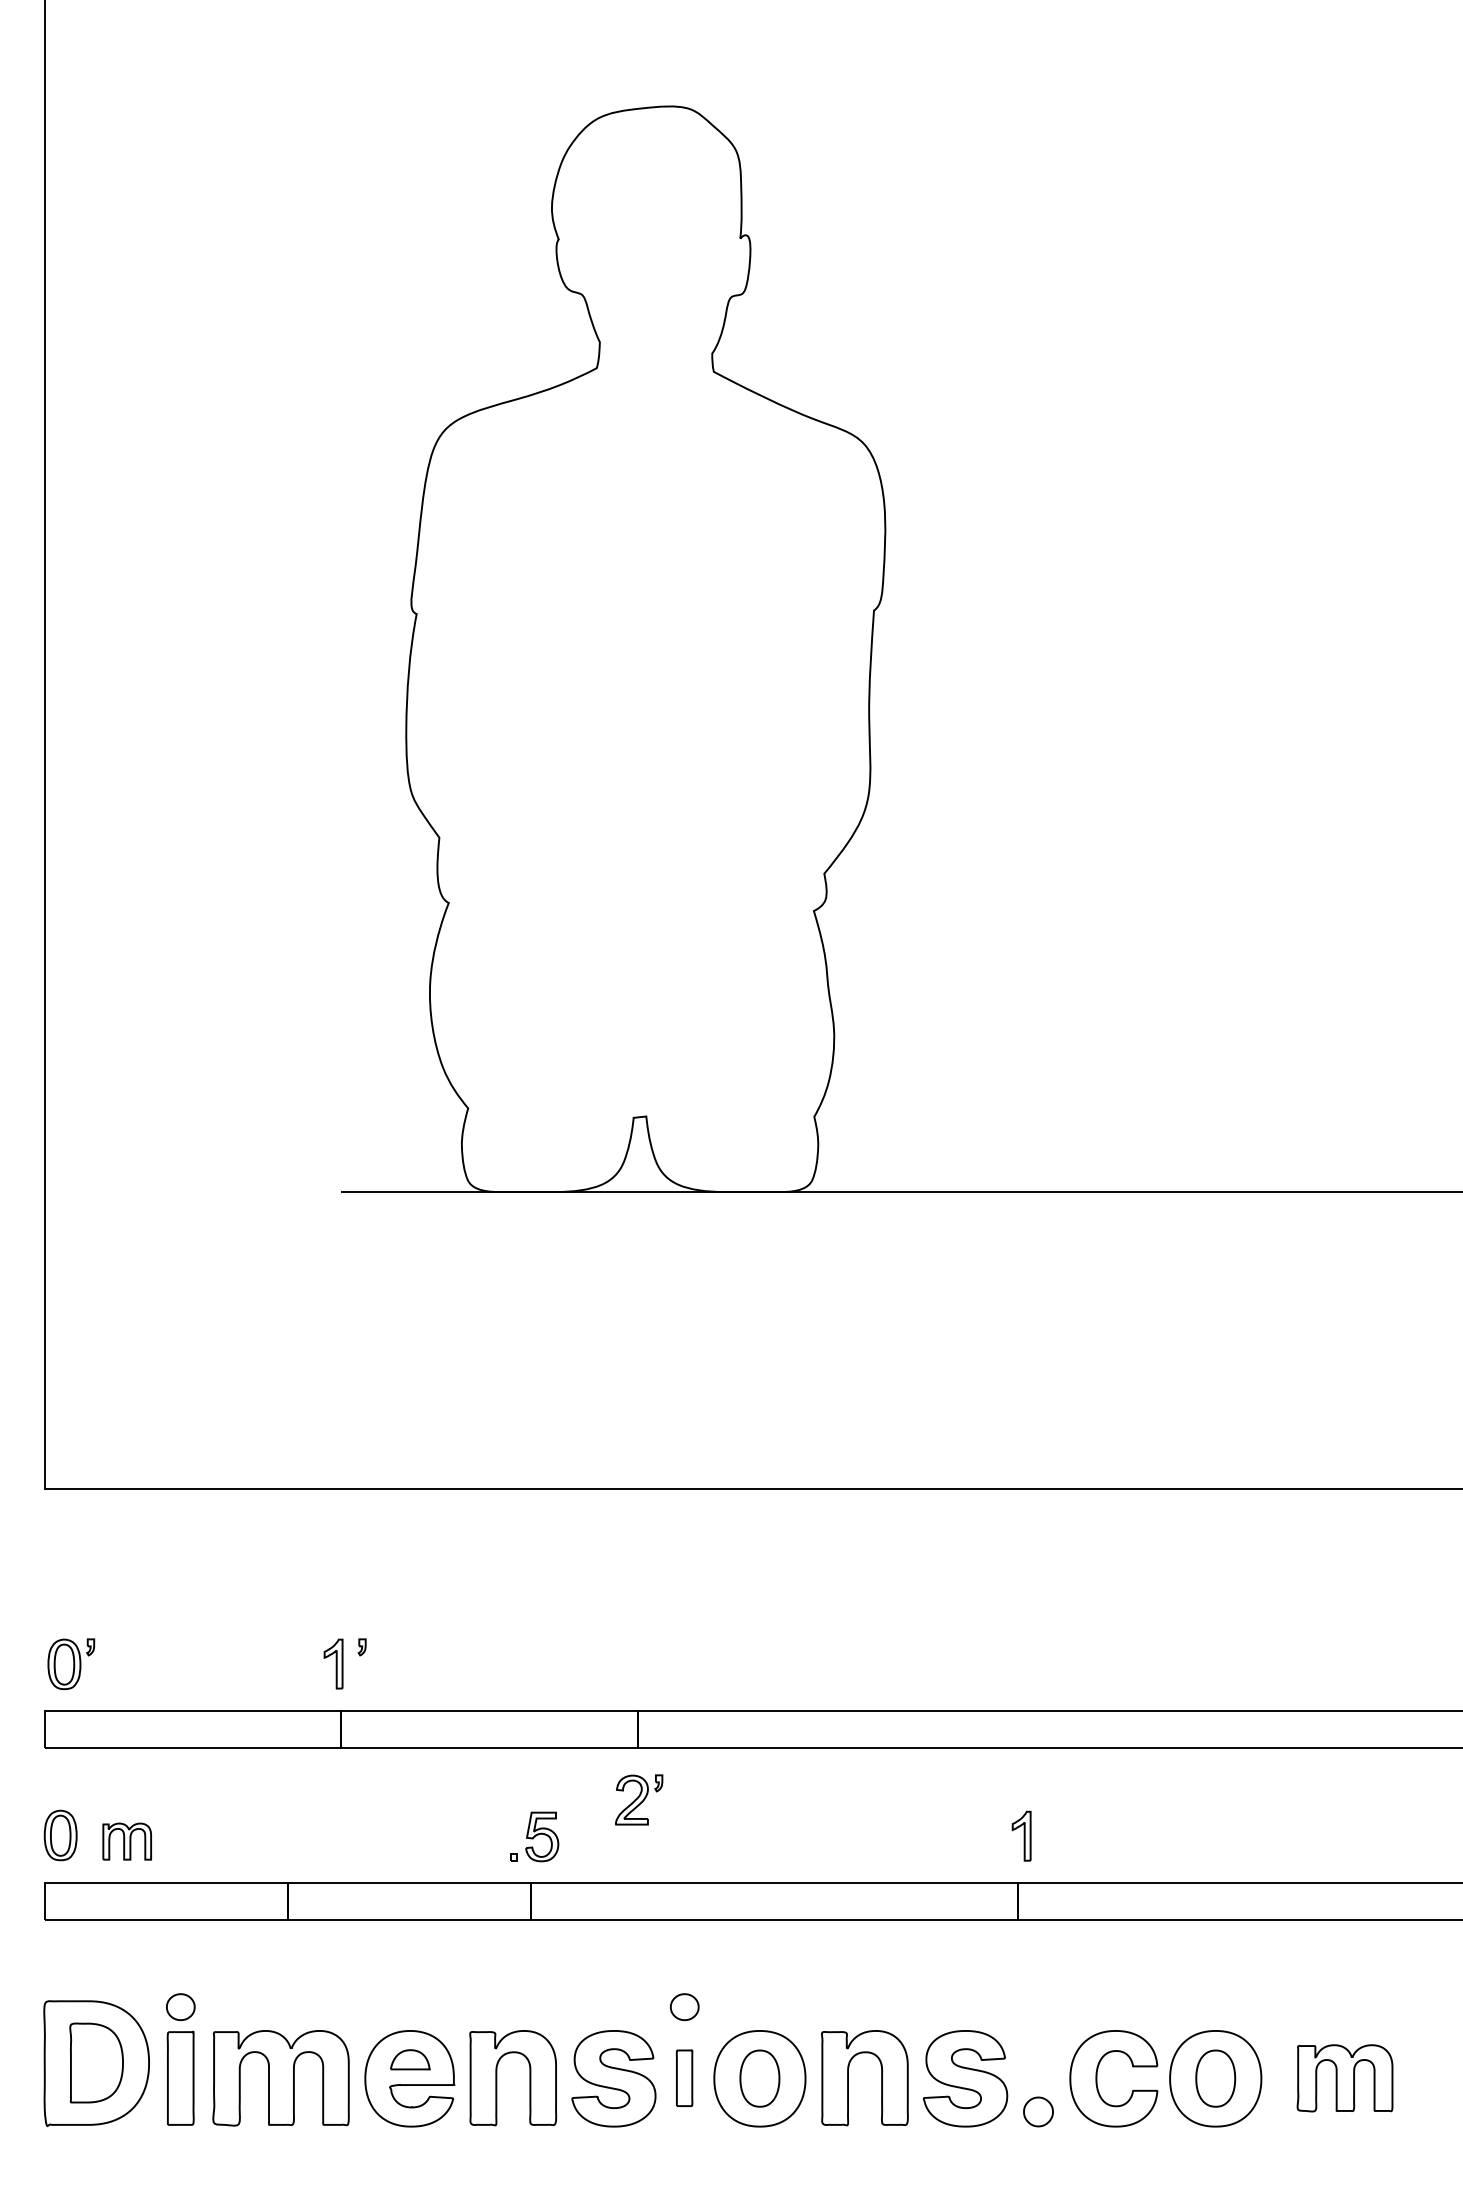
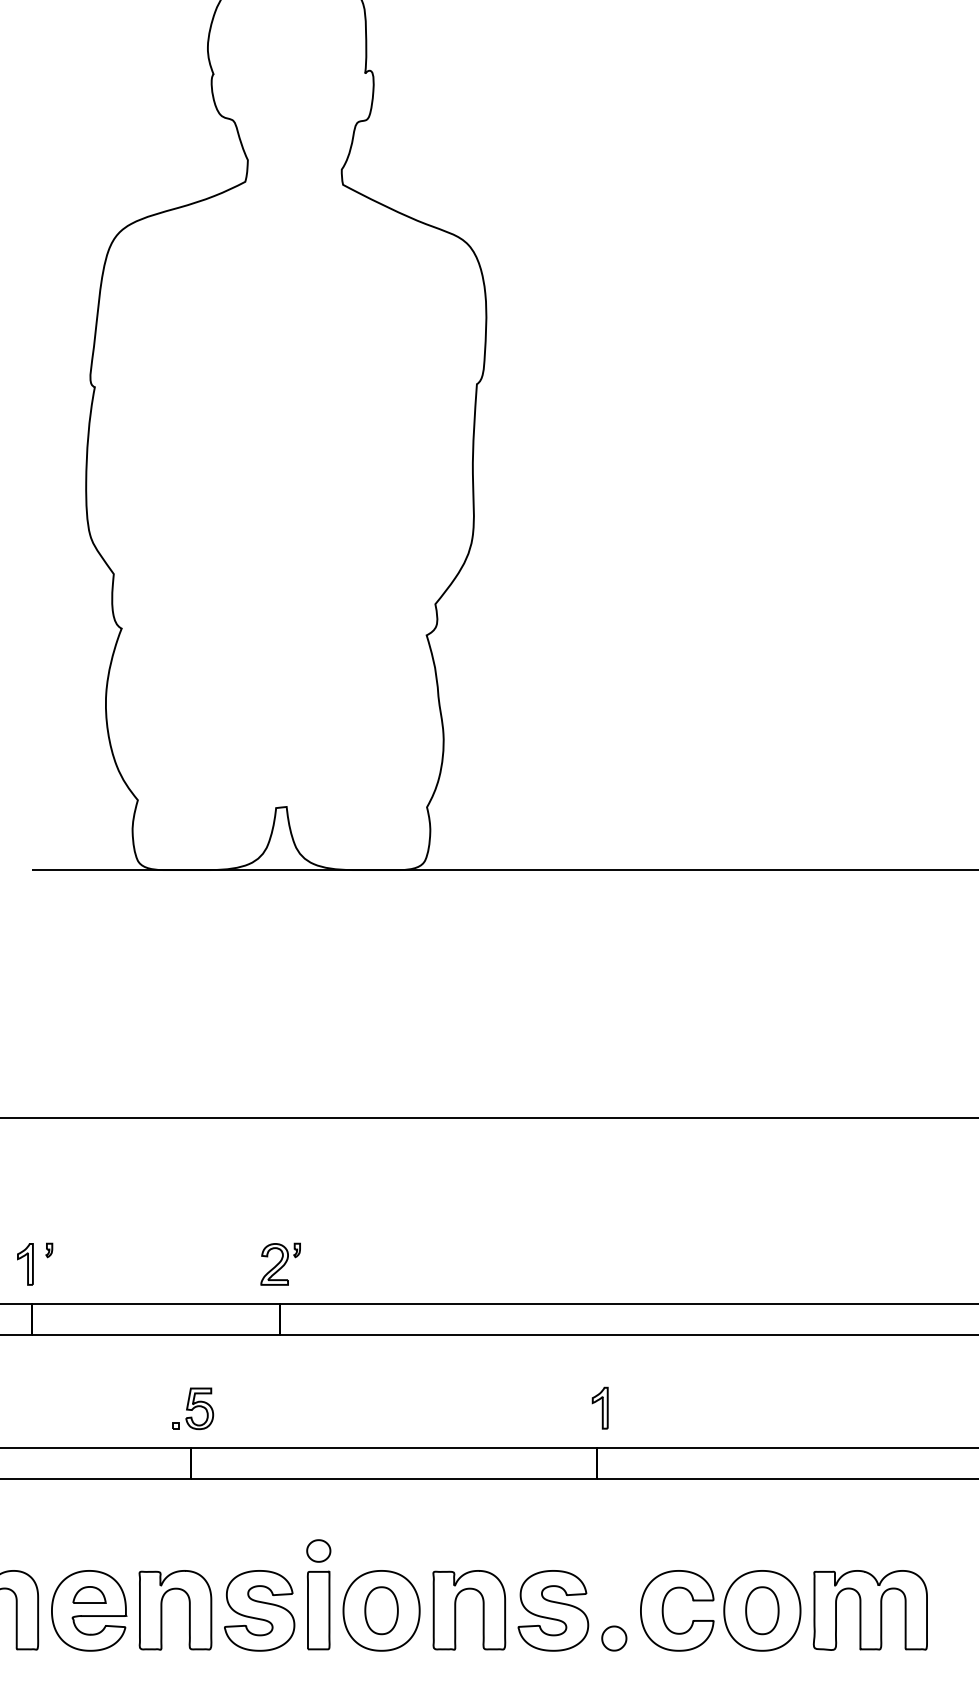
part: (639, 1799) -> (281, 1263), moved
part: (684, 2077) -> (318, 1609), size x1.67
part: (1344, 2078) -> (869, 1610), size x1.43

